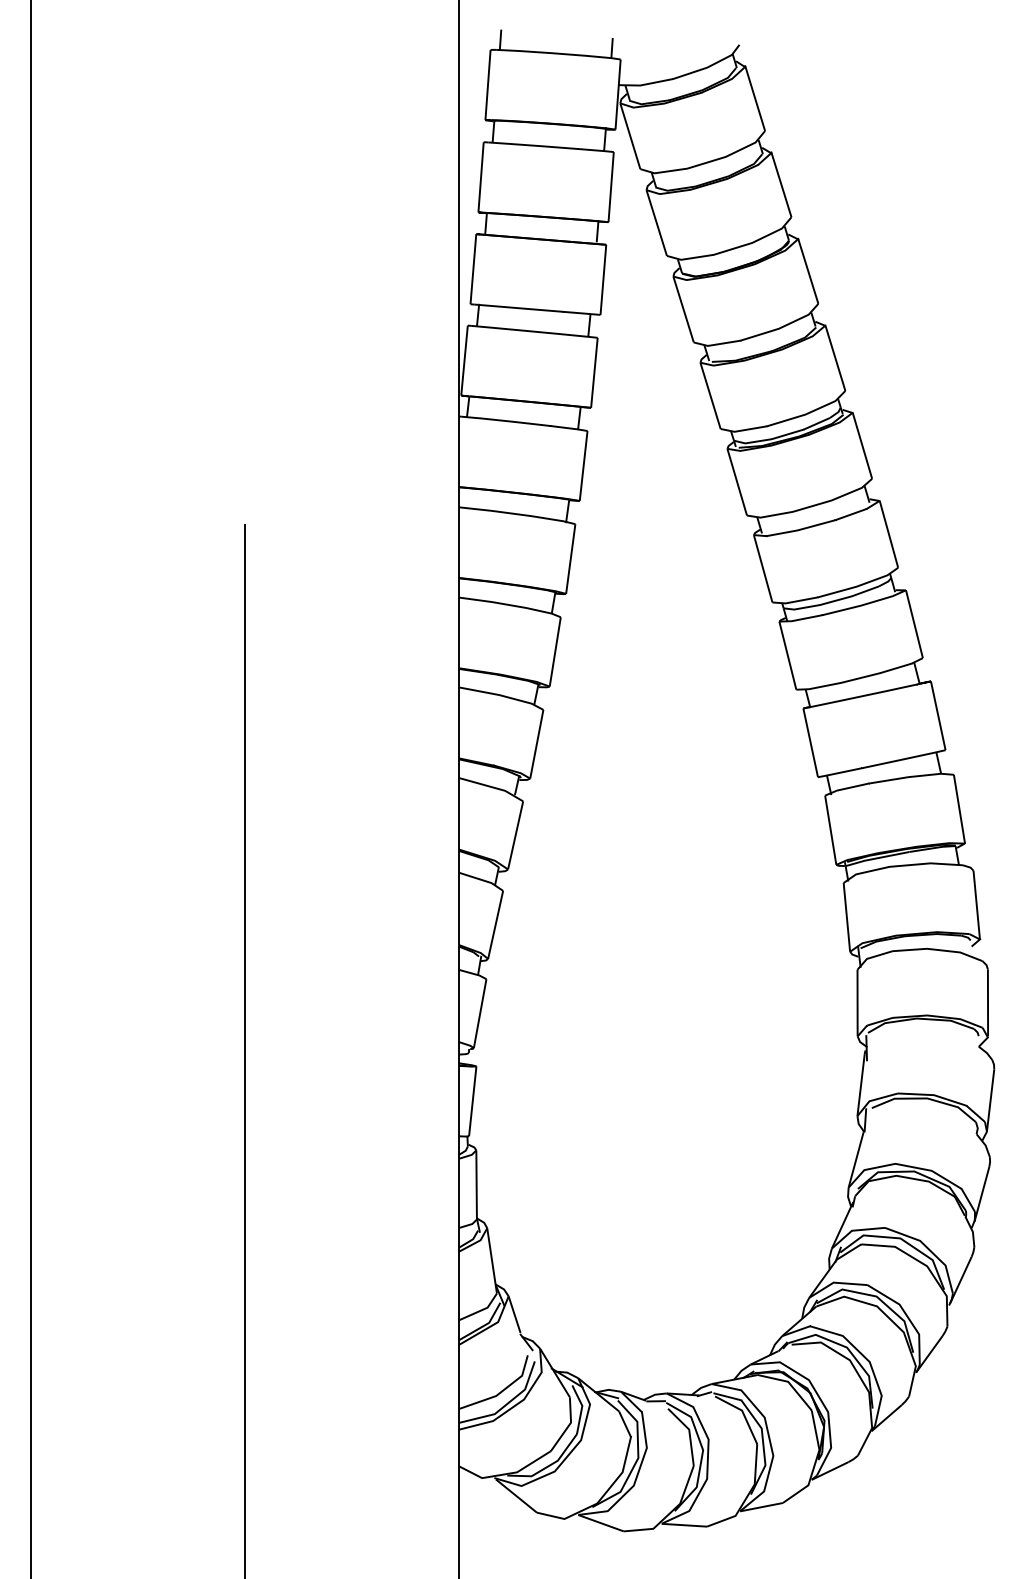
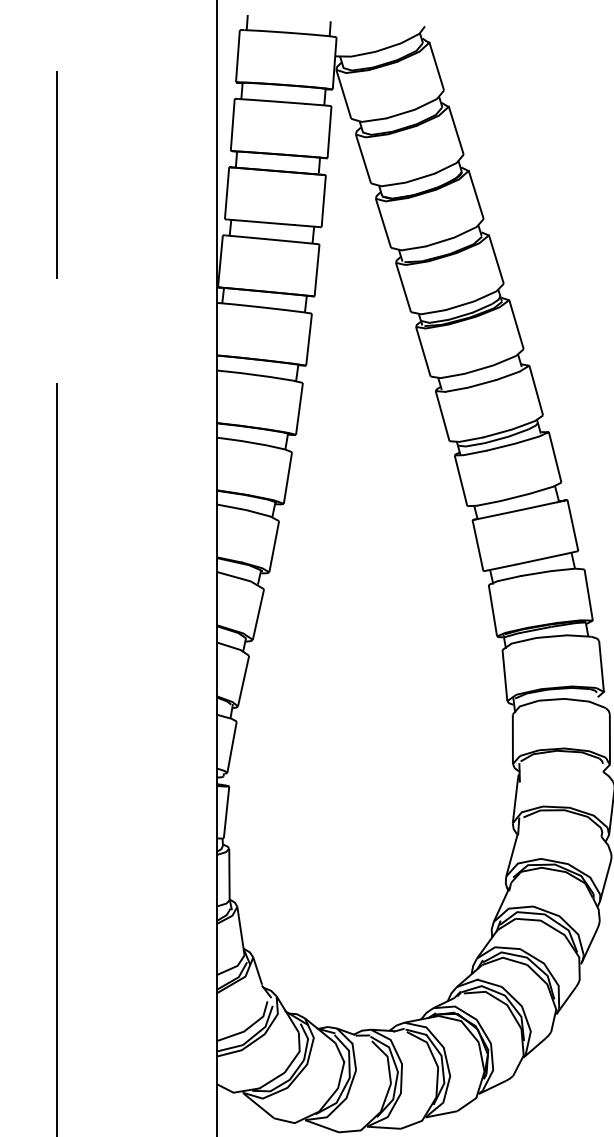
line: (244, 244) -> (56, 174), added

